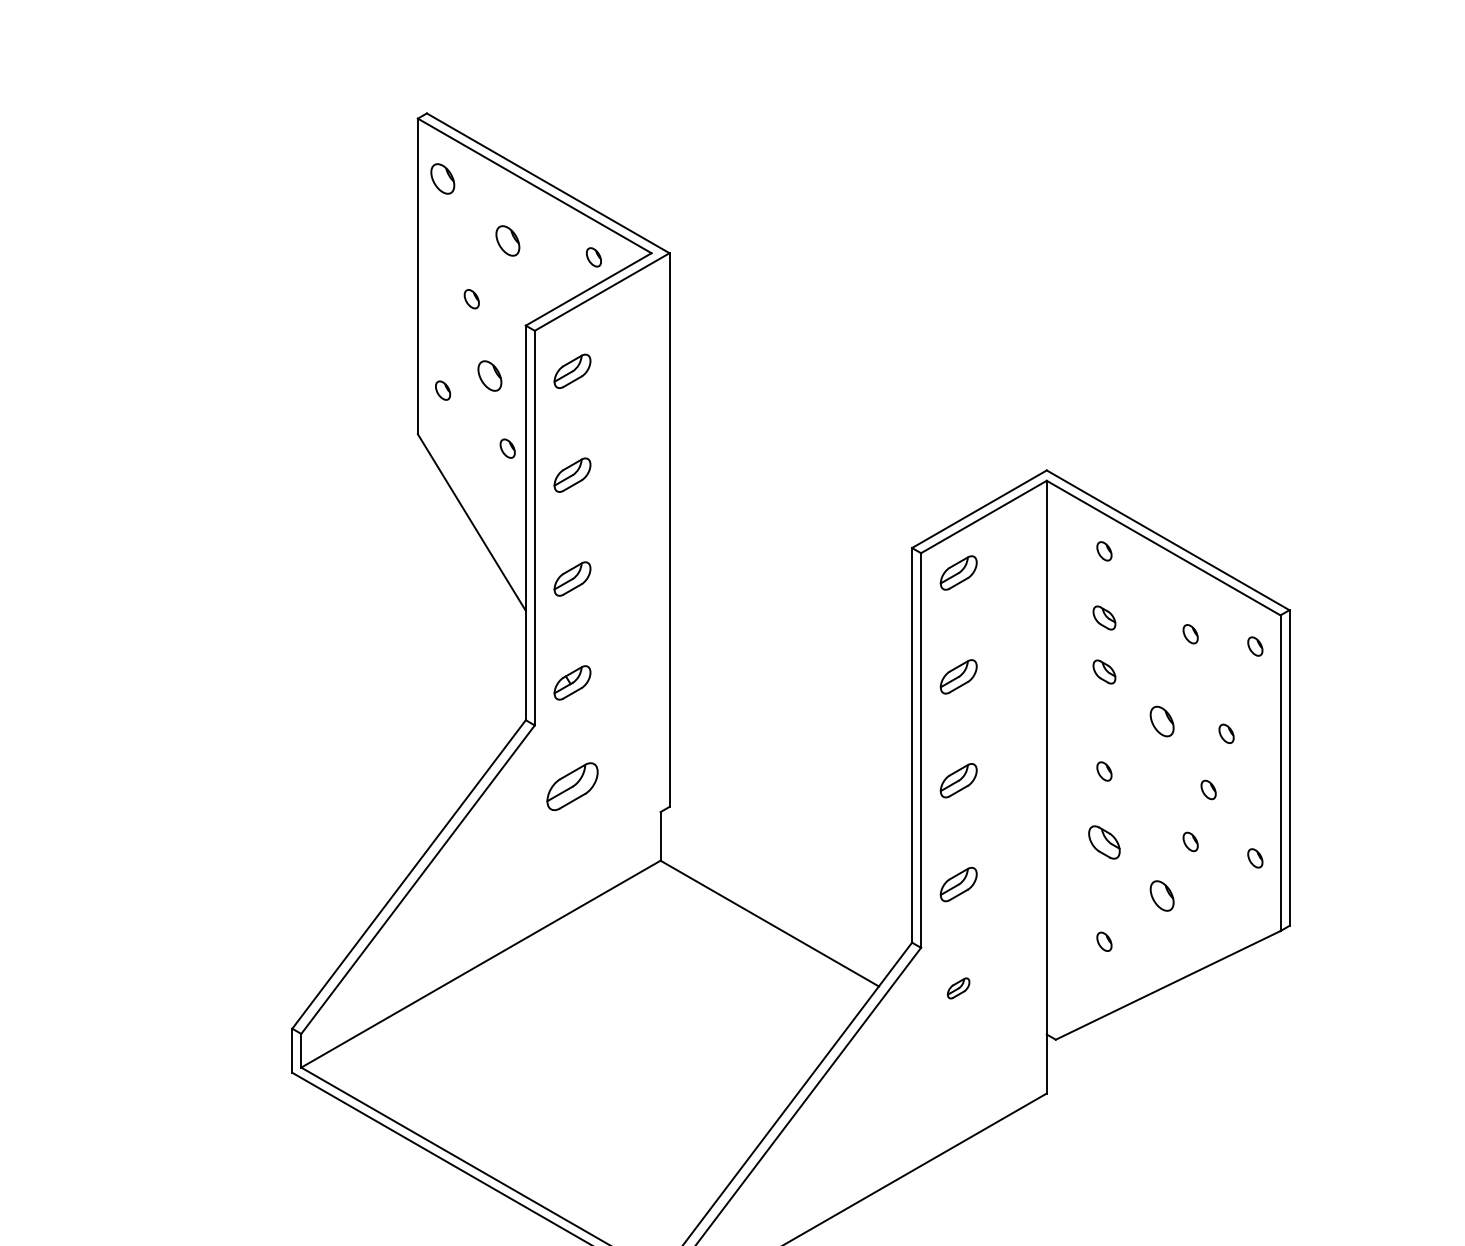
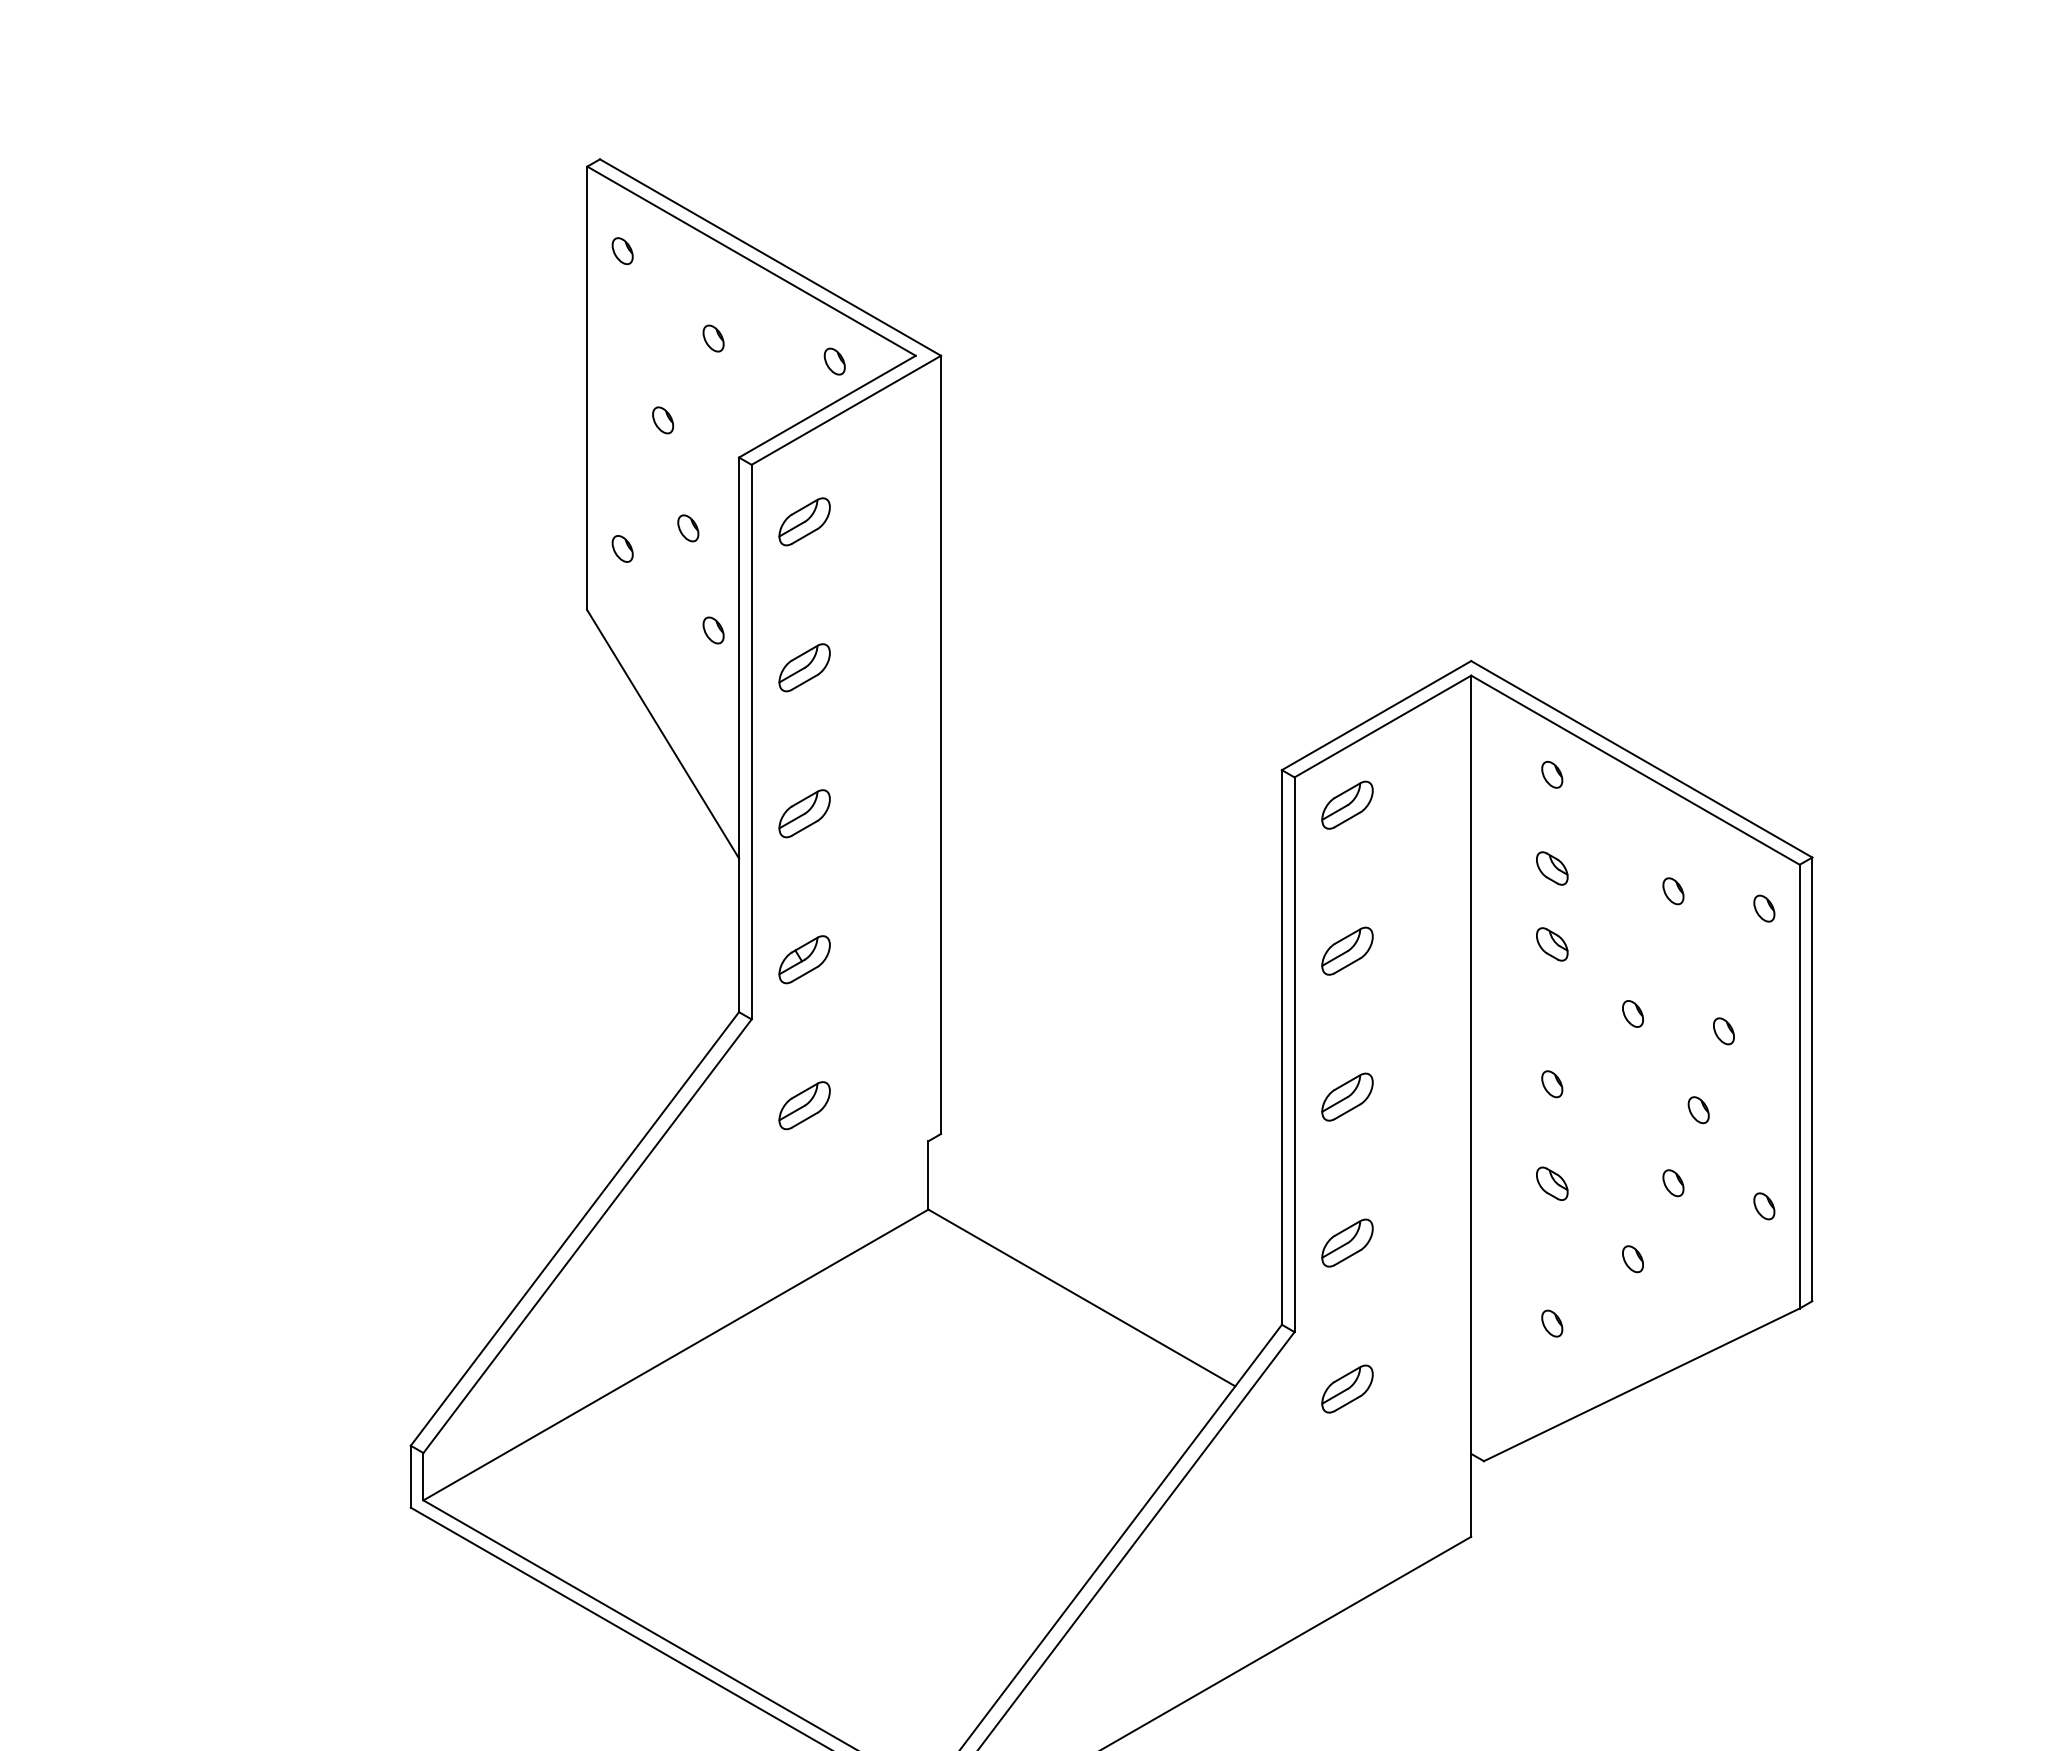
part: (443, 178) -> (623, 250), size x0.62
part: (507, 240) -> (713, 337), size x0.62
part: (489, 375) -> (687, 527), size x0.62
part: (1161, 721) -> (1632, 1013), size x0.62
part: (572, 786) -> (804, 1105), size x0.71
part: (1104, 841) -> (1552, 1182), size x0.71
part: (1161, 895) -> (1632, 1258), size x0.62
part: (958, 988) -> (1347, 1389), size x1.67

